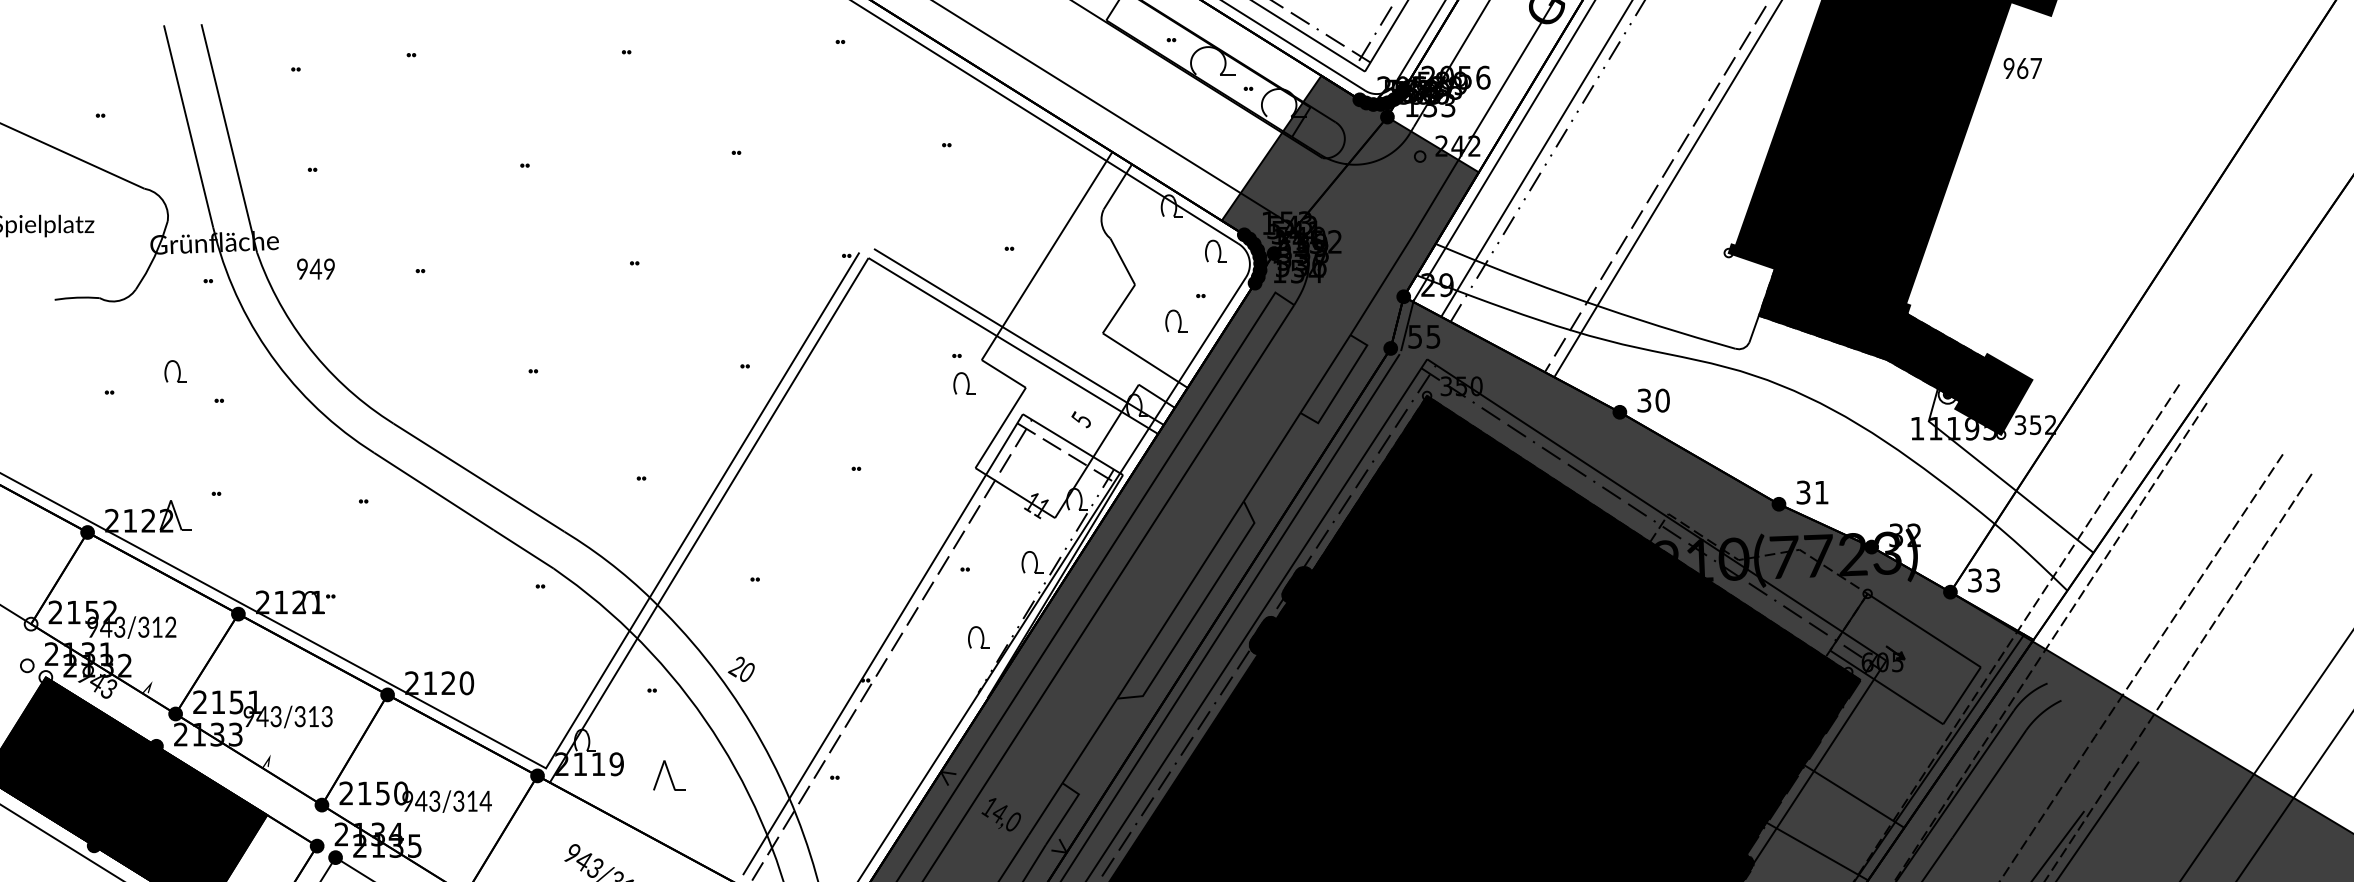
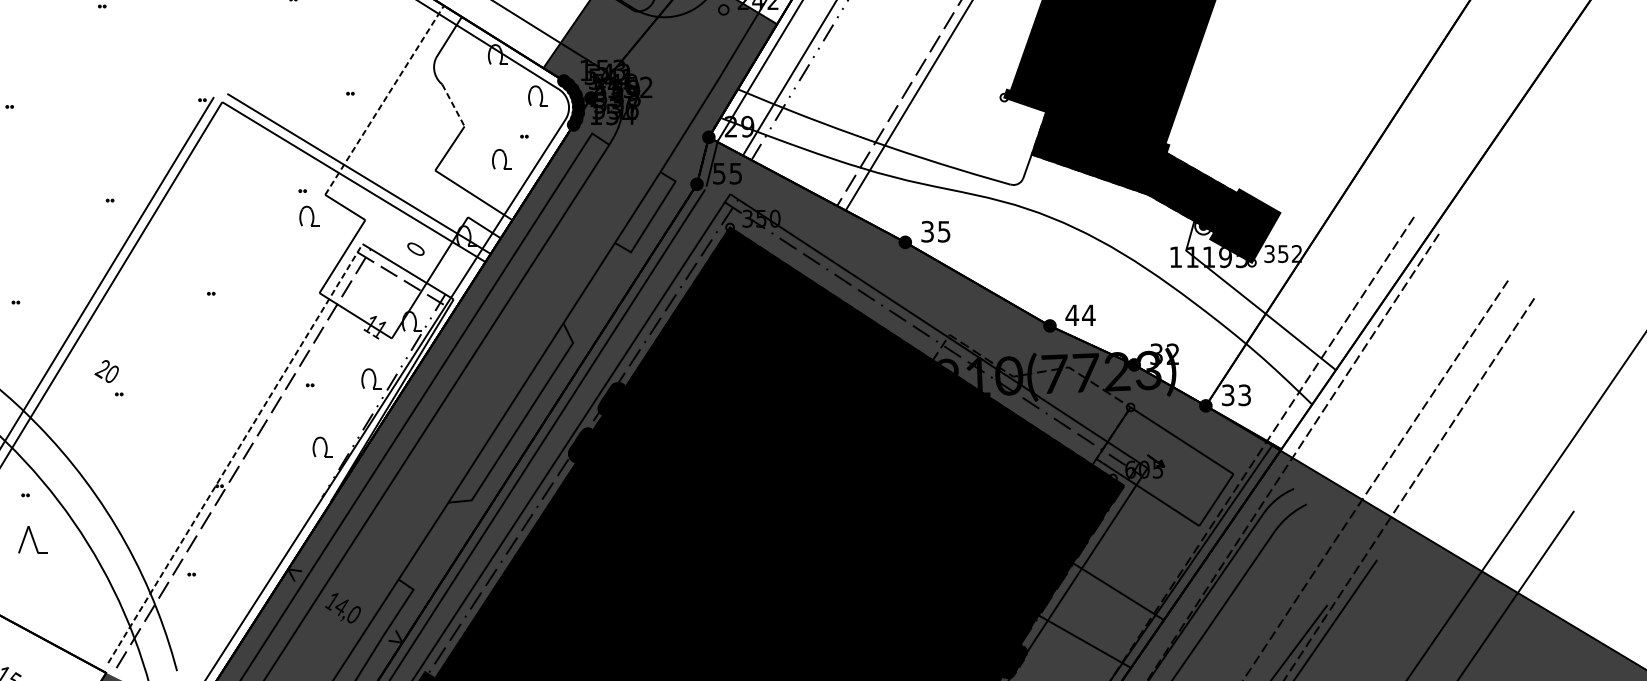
line: (1047, 256) -> (384, 100), solid -> dashed
line: (1123, 262) -> (454, 106), solid -> dashed
text: (1662, 400) -> (944, 231), 30 -> 35
text: (1081, 419) -> (415, 248), 5 -> 0
text: (1812, 492) -> (1080, 315), 31 -> 44
line: (882, 644) -> (234, 453), solid -> dashed
text: (740, 668) -> (105, 370), moved
part: (669, 775) -> (33, 539), moved

